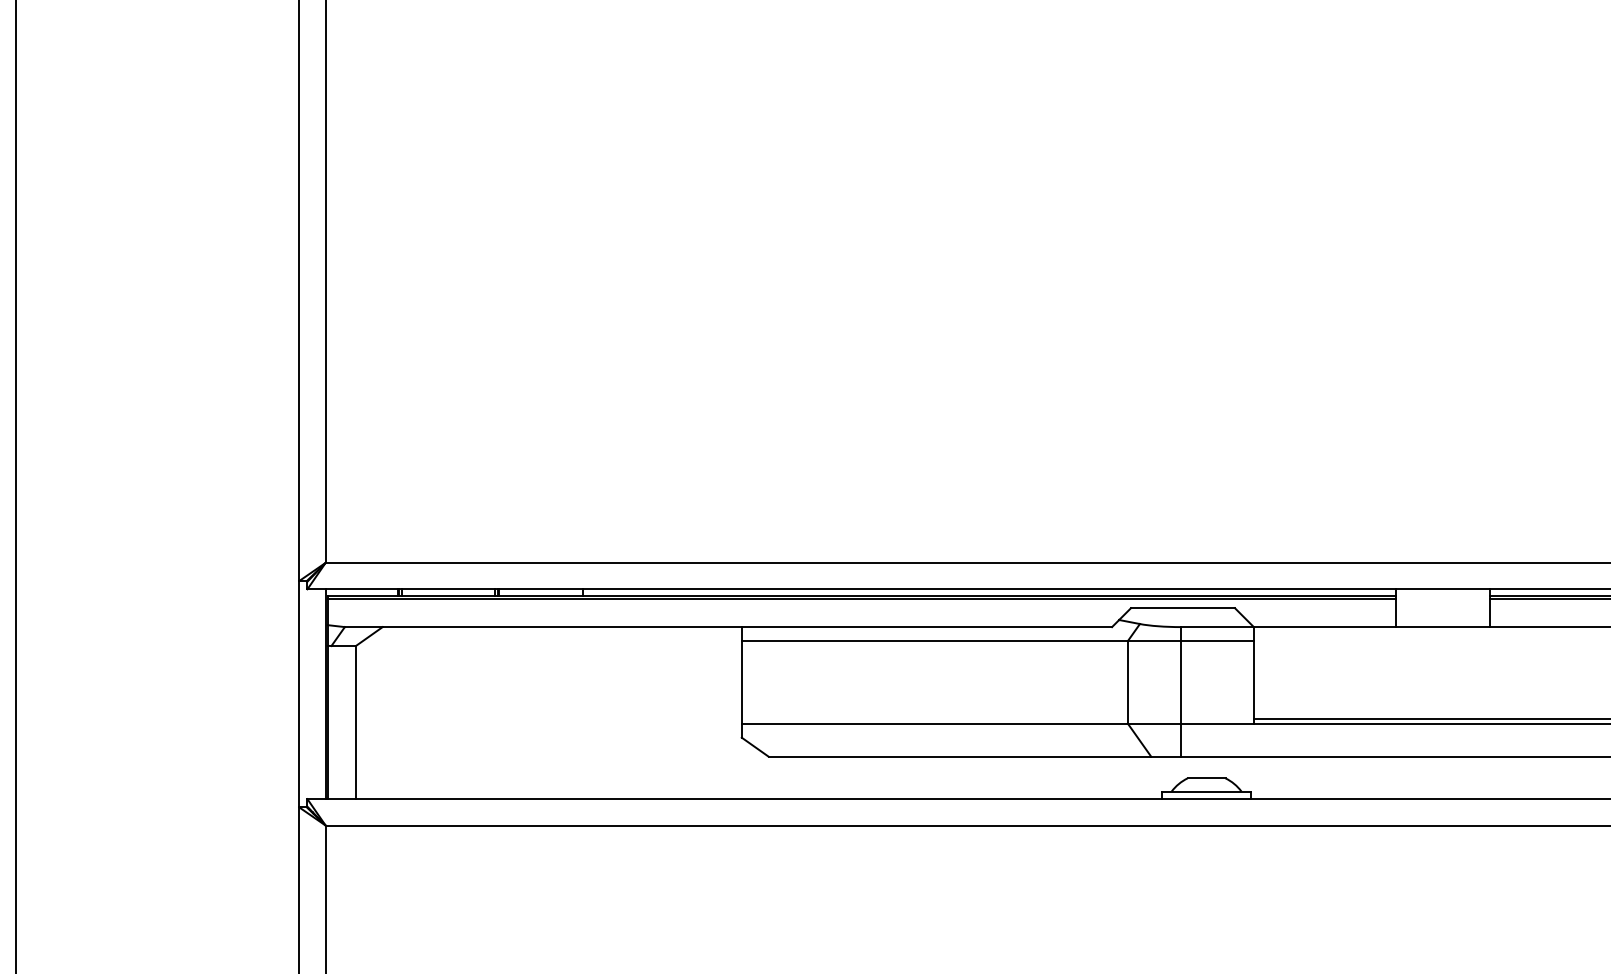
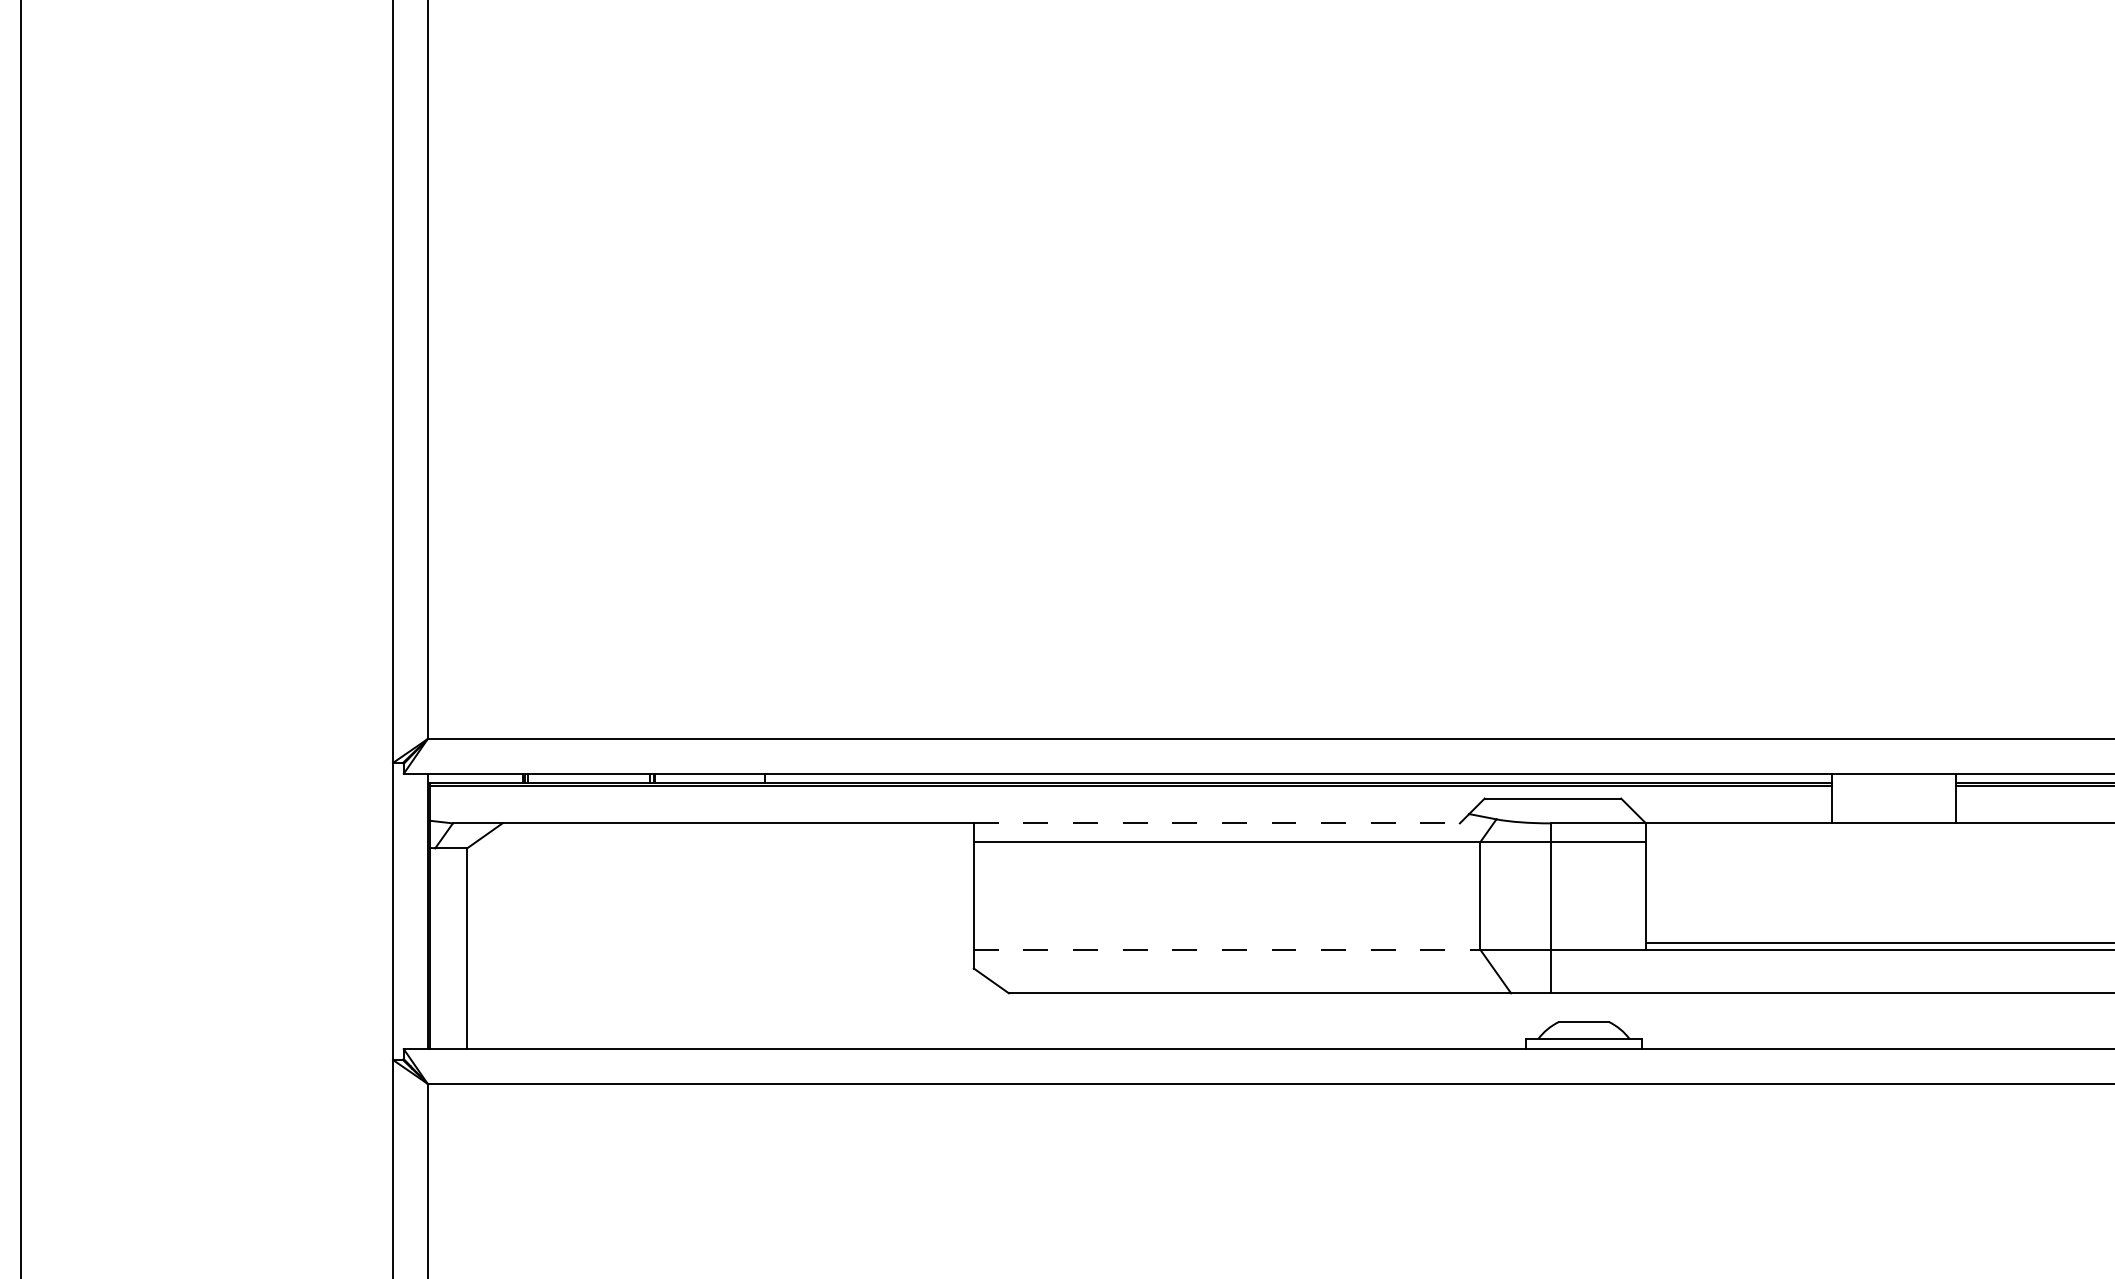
line: (927, 627) -> (1217, 823), solid -> dashed
line: (935, 723) -> (1227, 949), solid -> dashed

